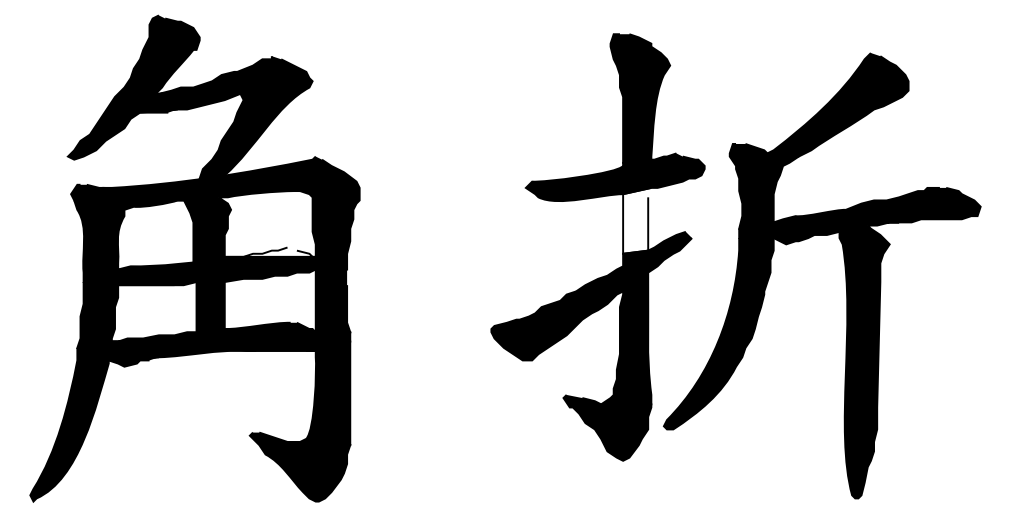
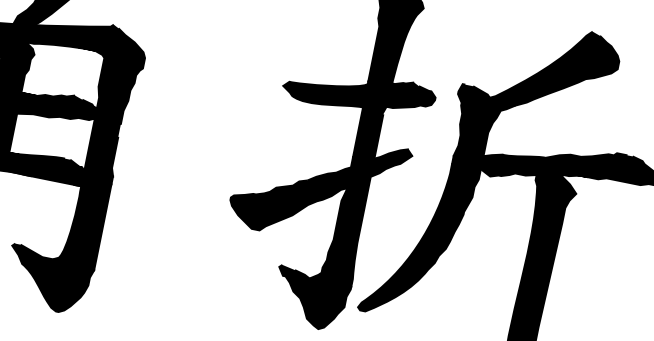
fill: (637, 220) -> (370, 131), added
fill: (269, 251) -> (59, 95), added

